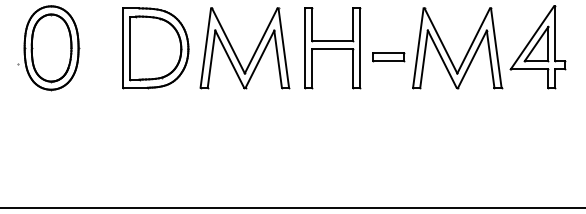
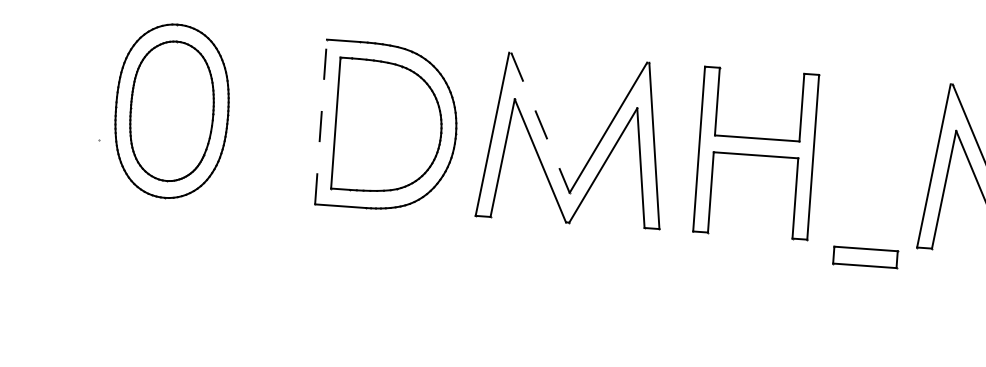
line: (228, 41) -> (540, 124), solid -> dashed
line: (123, 48) -> (321, 122), solid -> dashed
part: (388, 57) -> (864, 257), moved

